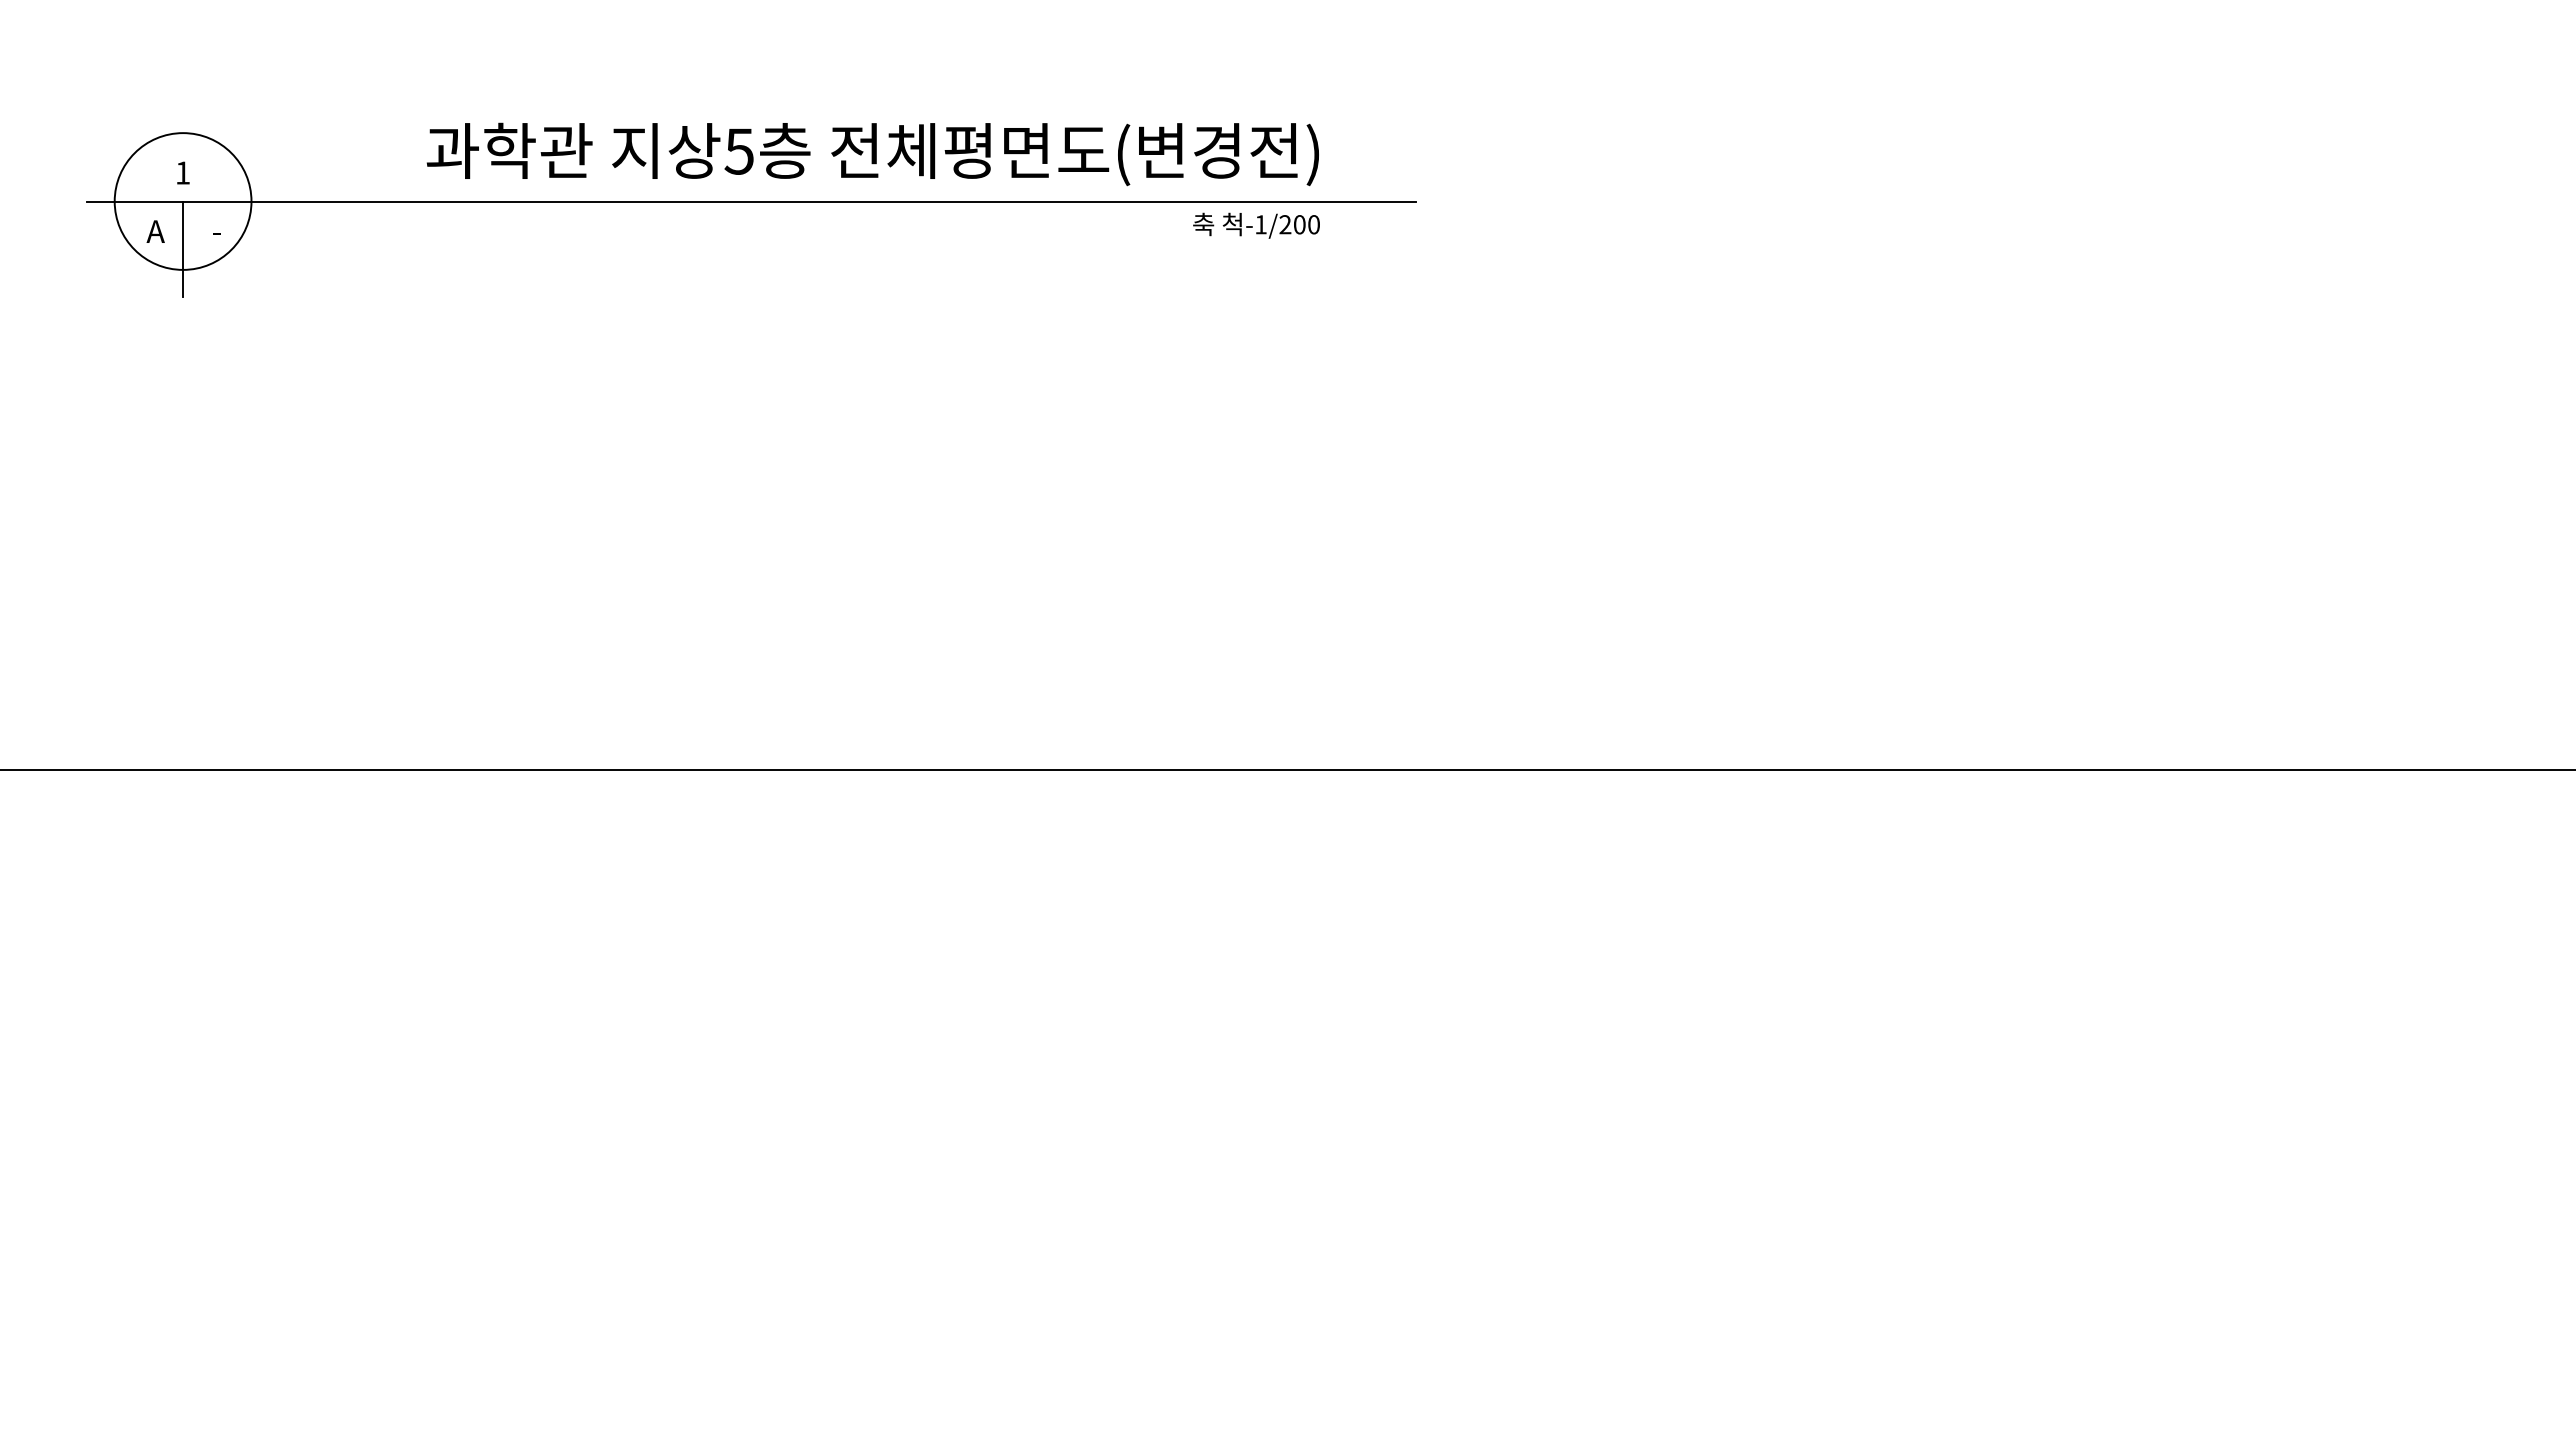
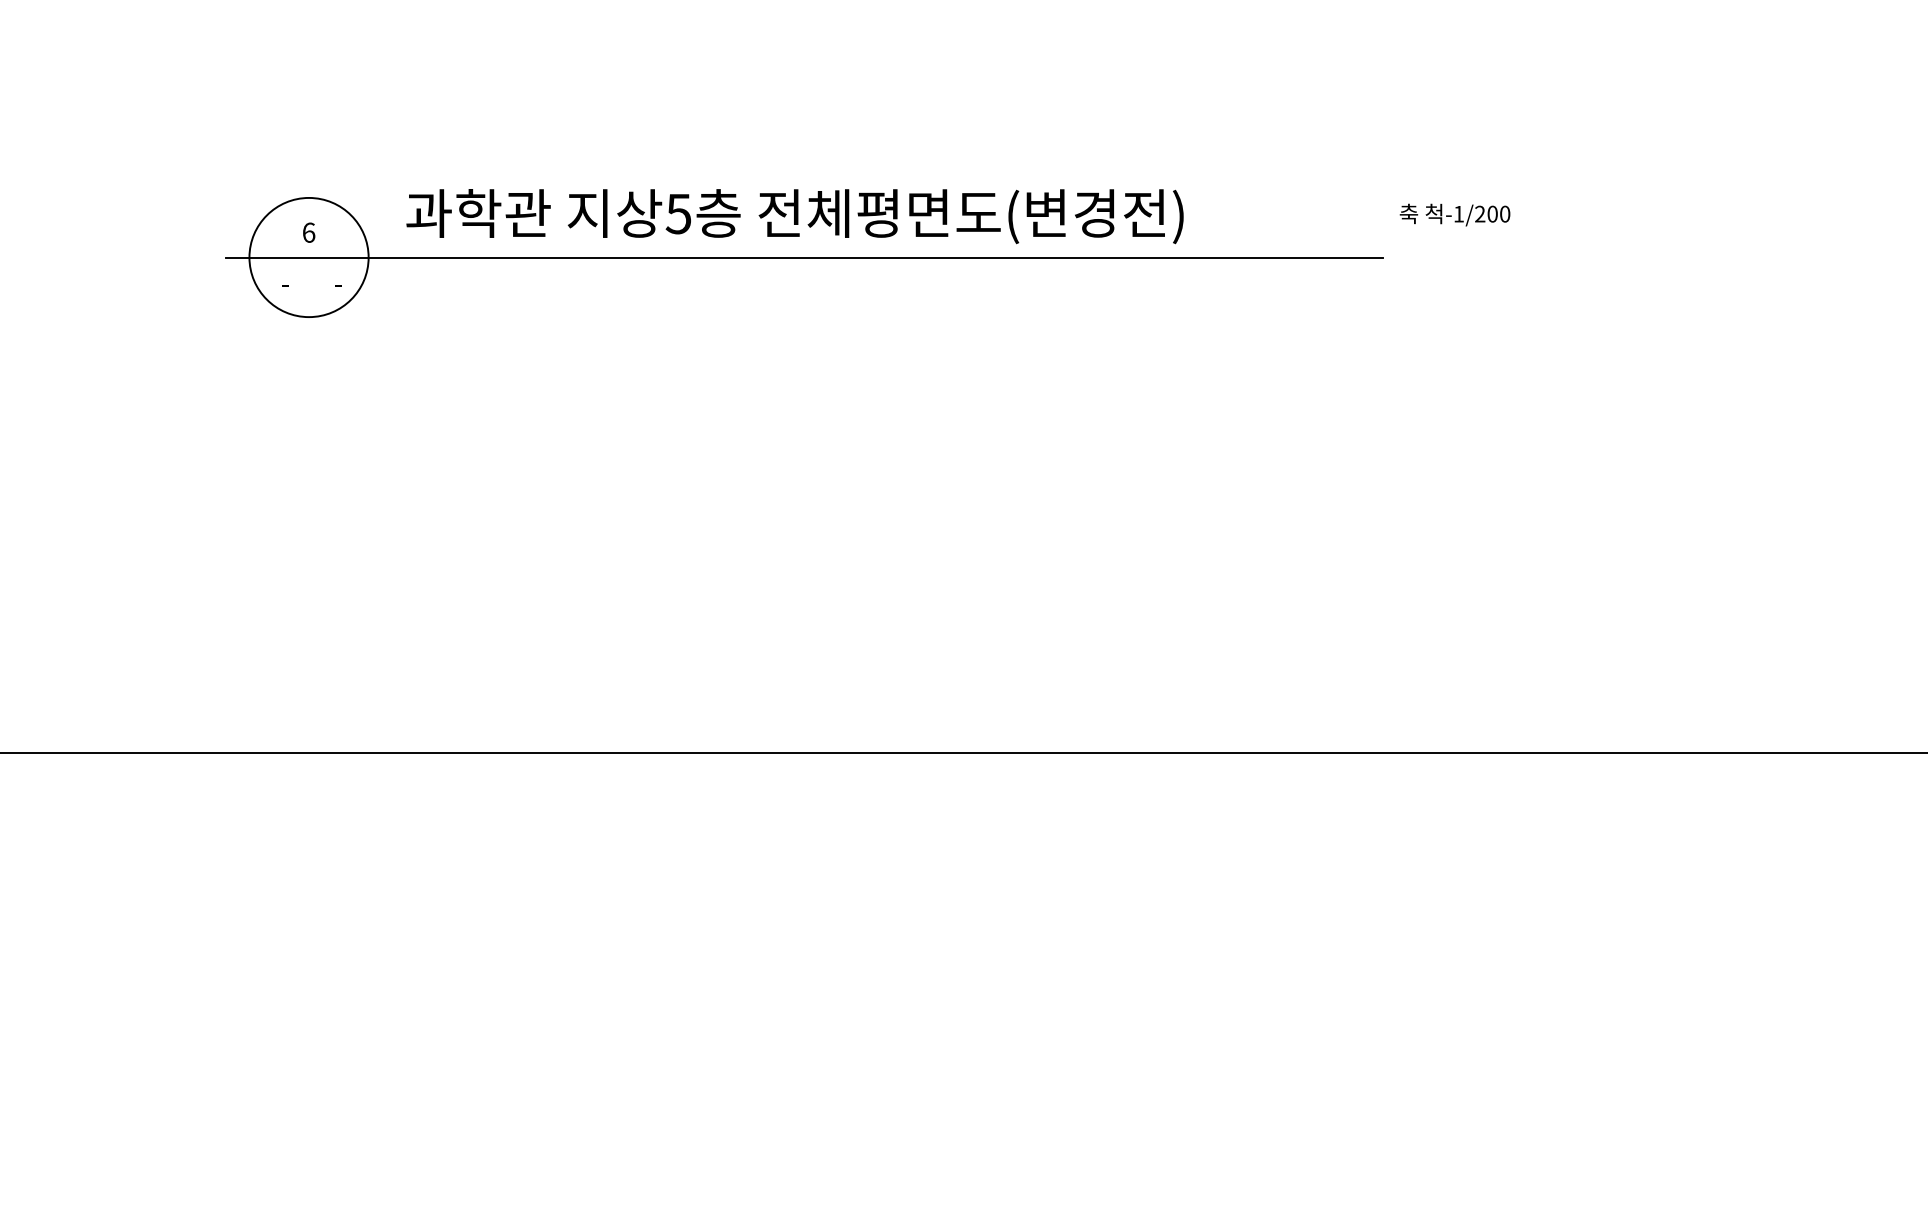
text: (872, 154) -> (794, 216), moved
text: (183, 172) -> (309, 232), 1 -> 6
text: (1256, 225) -> (1455, 214), moved
text: (155, 231) -> (284, 283), A -> -
line: (183, 249) -> (309, 299), removed

